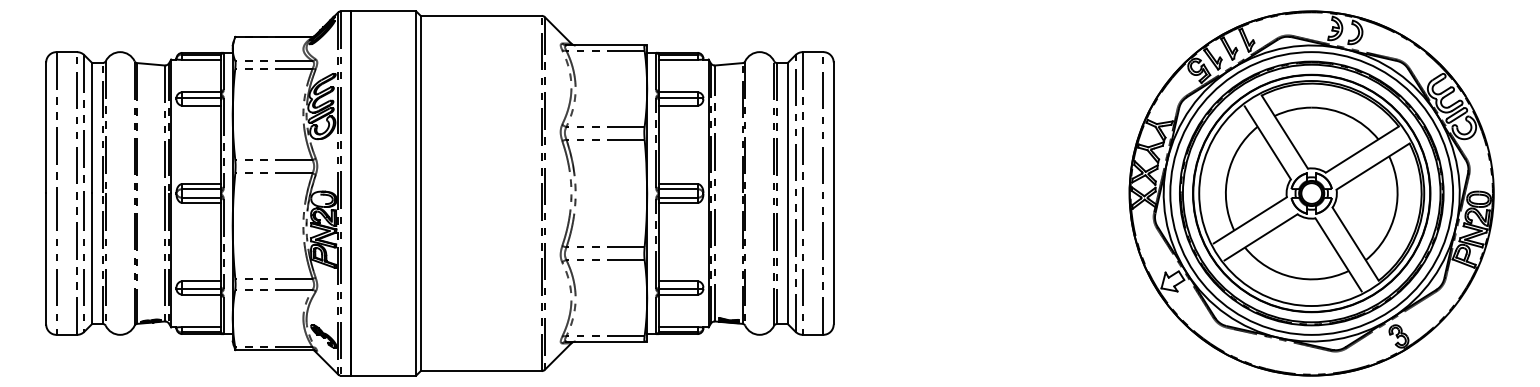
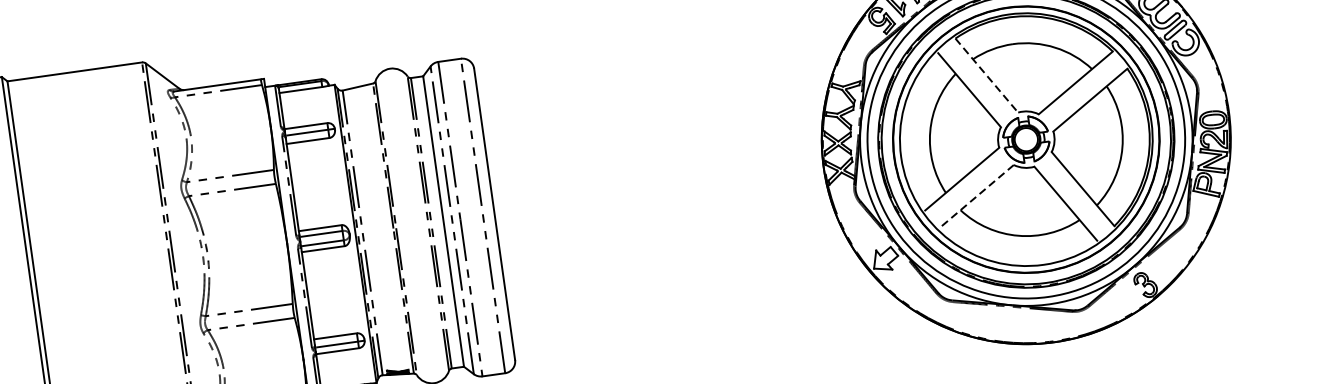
line: (1285, 132) -> (987, 75), solid -> dashed
line: (1260, 237) -> (976, 196), solid -> dashed

